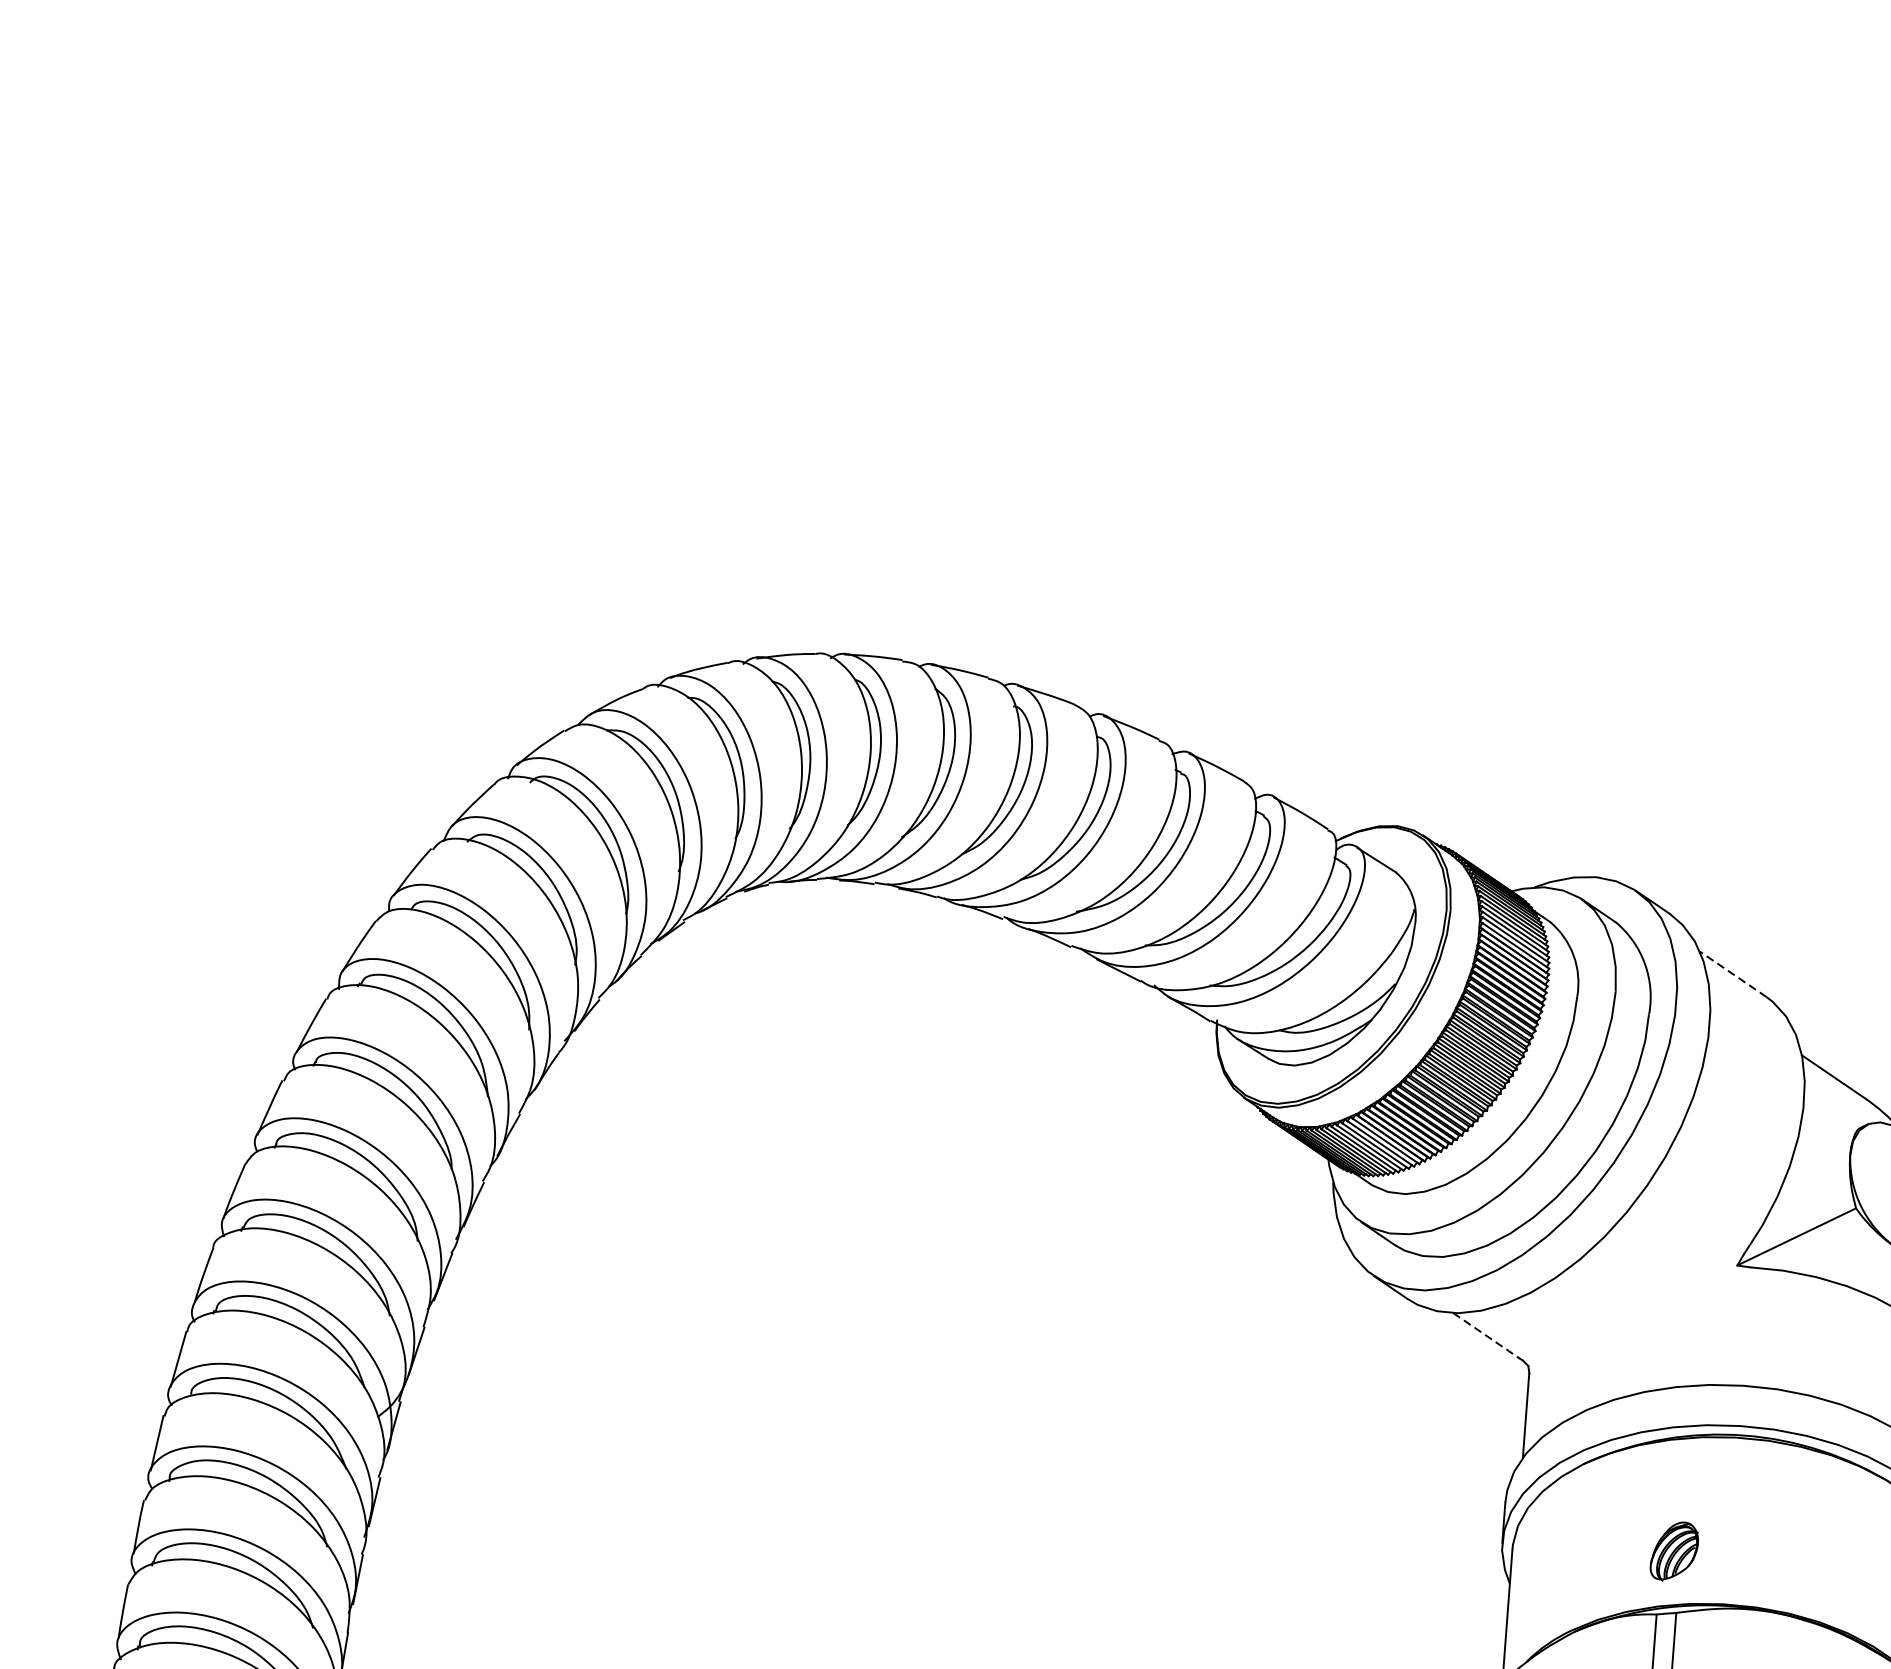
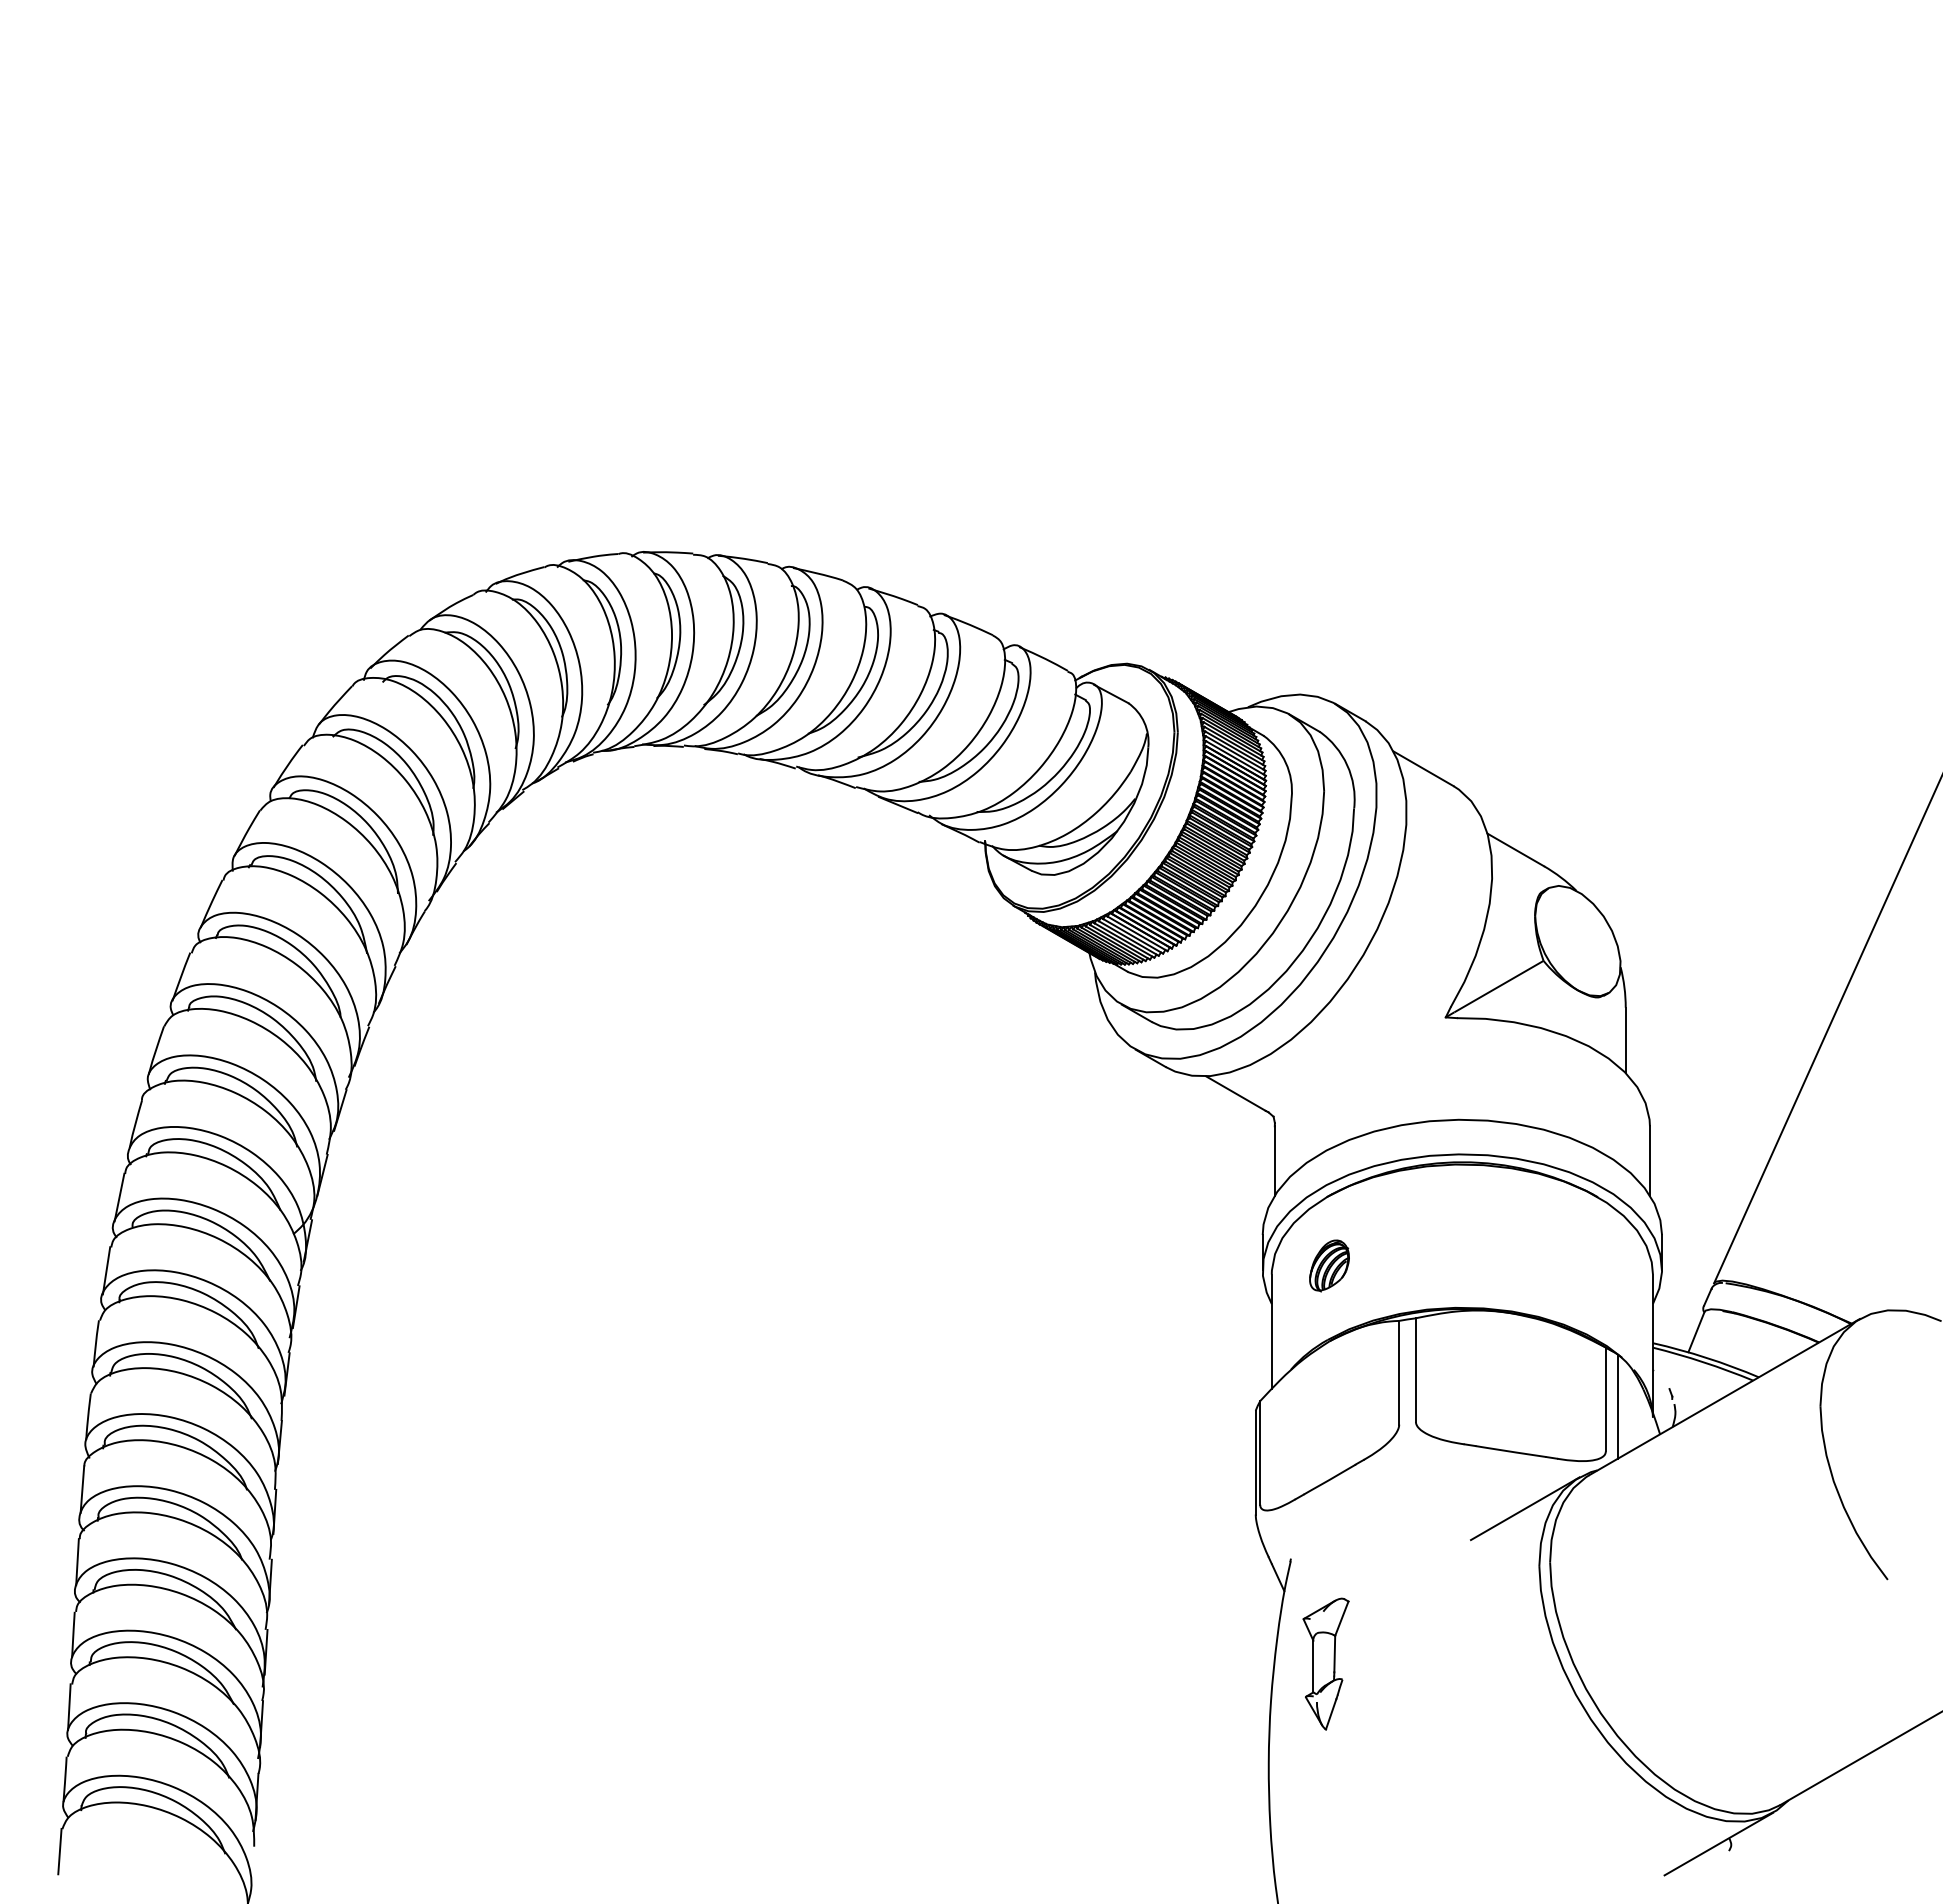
line: (1733, 974) -> (1423, 768), dashed -> solid
line: (1486, 1335) -> (1235, 1093), dashed -> solid
part: (1674, 1551) -> (1329, 1265), moved

